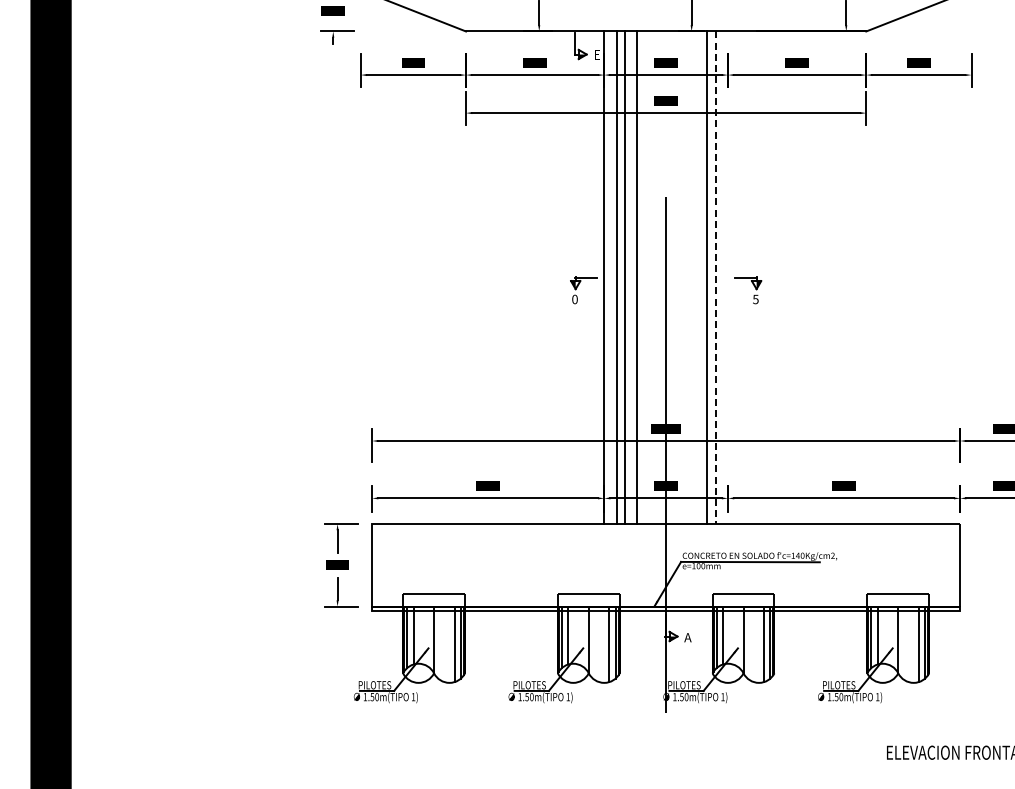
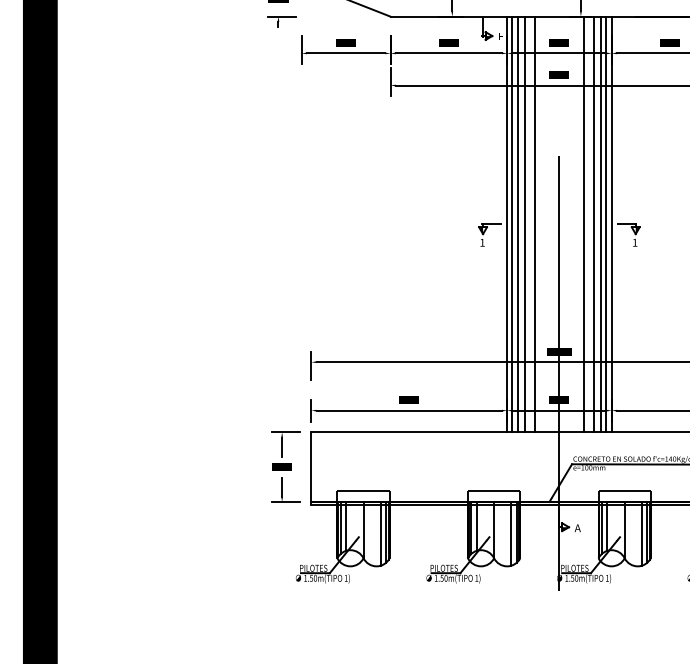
line: (610, 277) -> (512, 224), added
line: (695, 277) -> (584, 224), added
line: (721, 277) -> (606, 224), added
line: (728, 277) -> (612, 224), added
line: (715, 278) -> (601, 225), dashed -> solid
text: (574, 299) -> (482, 242), 0 -> 1
text: (755, 299) -> (634, 242), 5 -> 1

